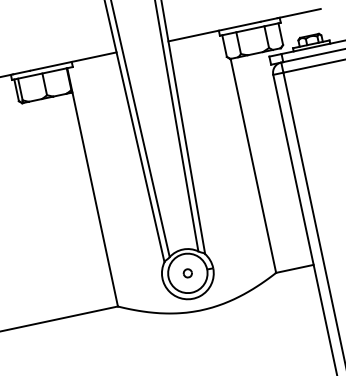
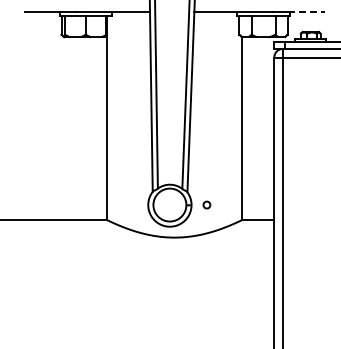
line: (299, 13) -> (306, 11), solid -> dashed
part: (187, 272) -> (206, 204), moved

